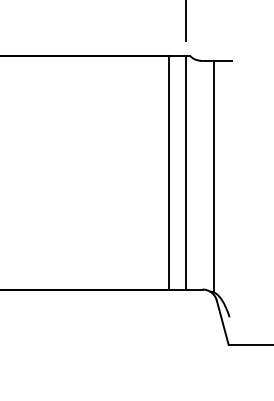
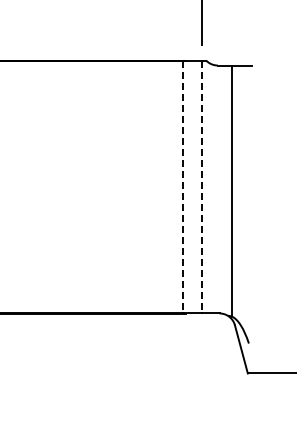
line: (168, 173) -> (182, 187), solid -> dashed
line: (185, 173) -> (201, 187), solid -> dashed

